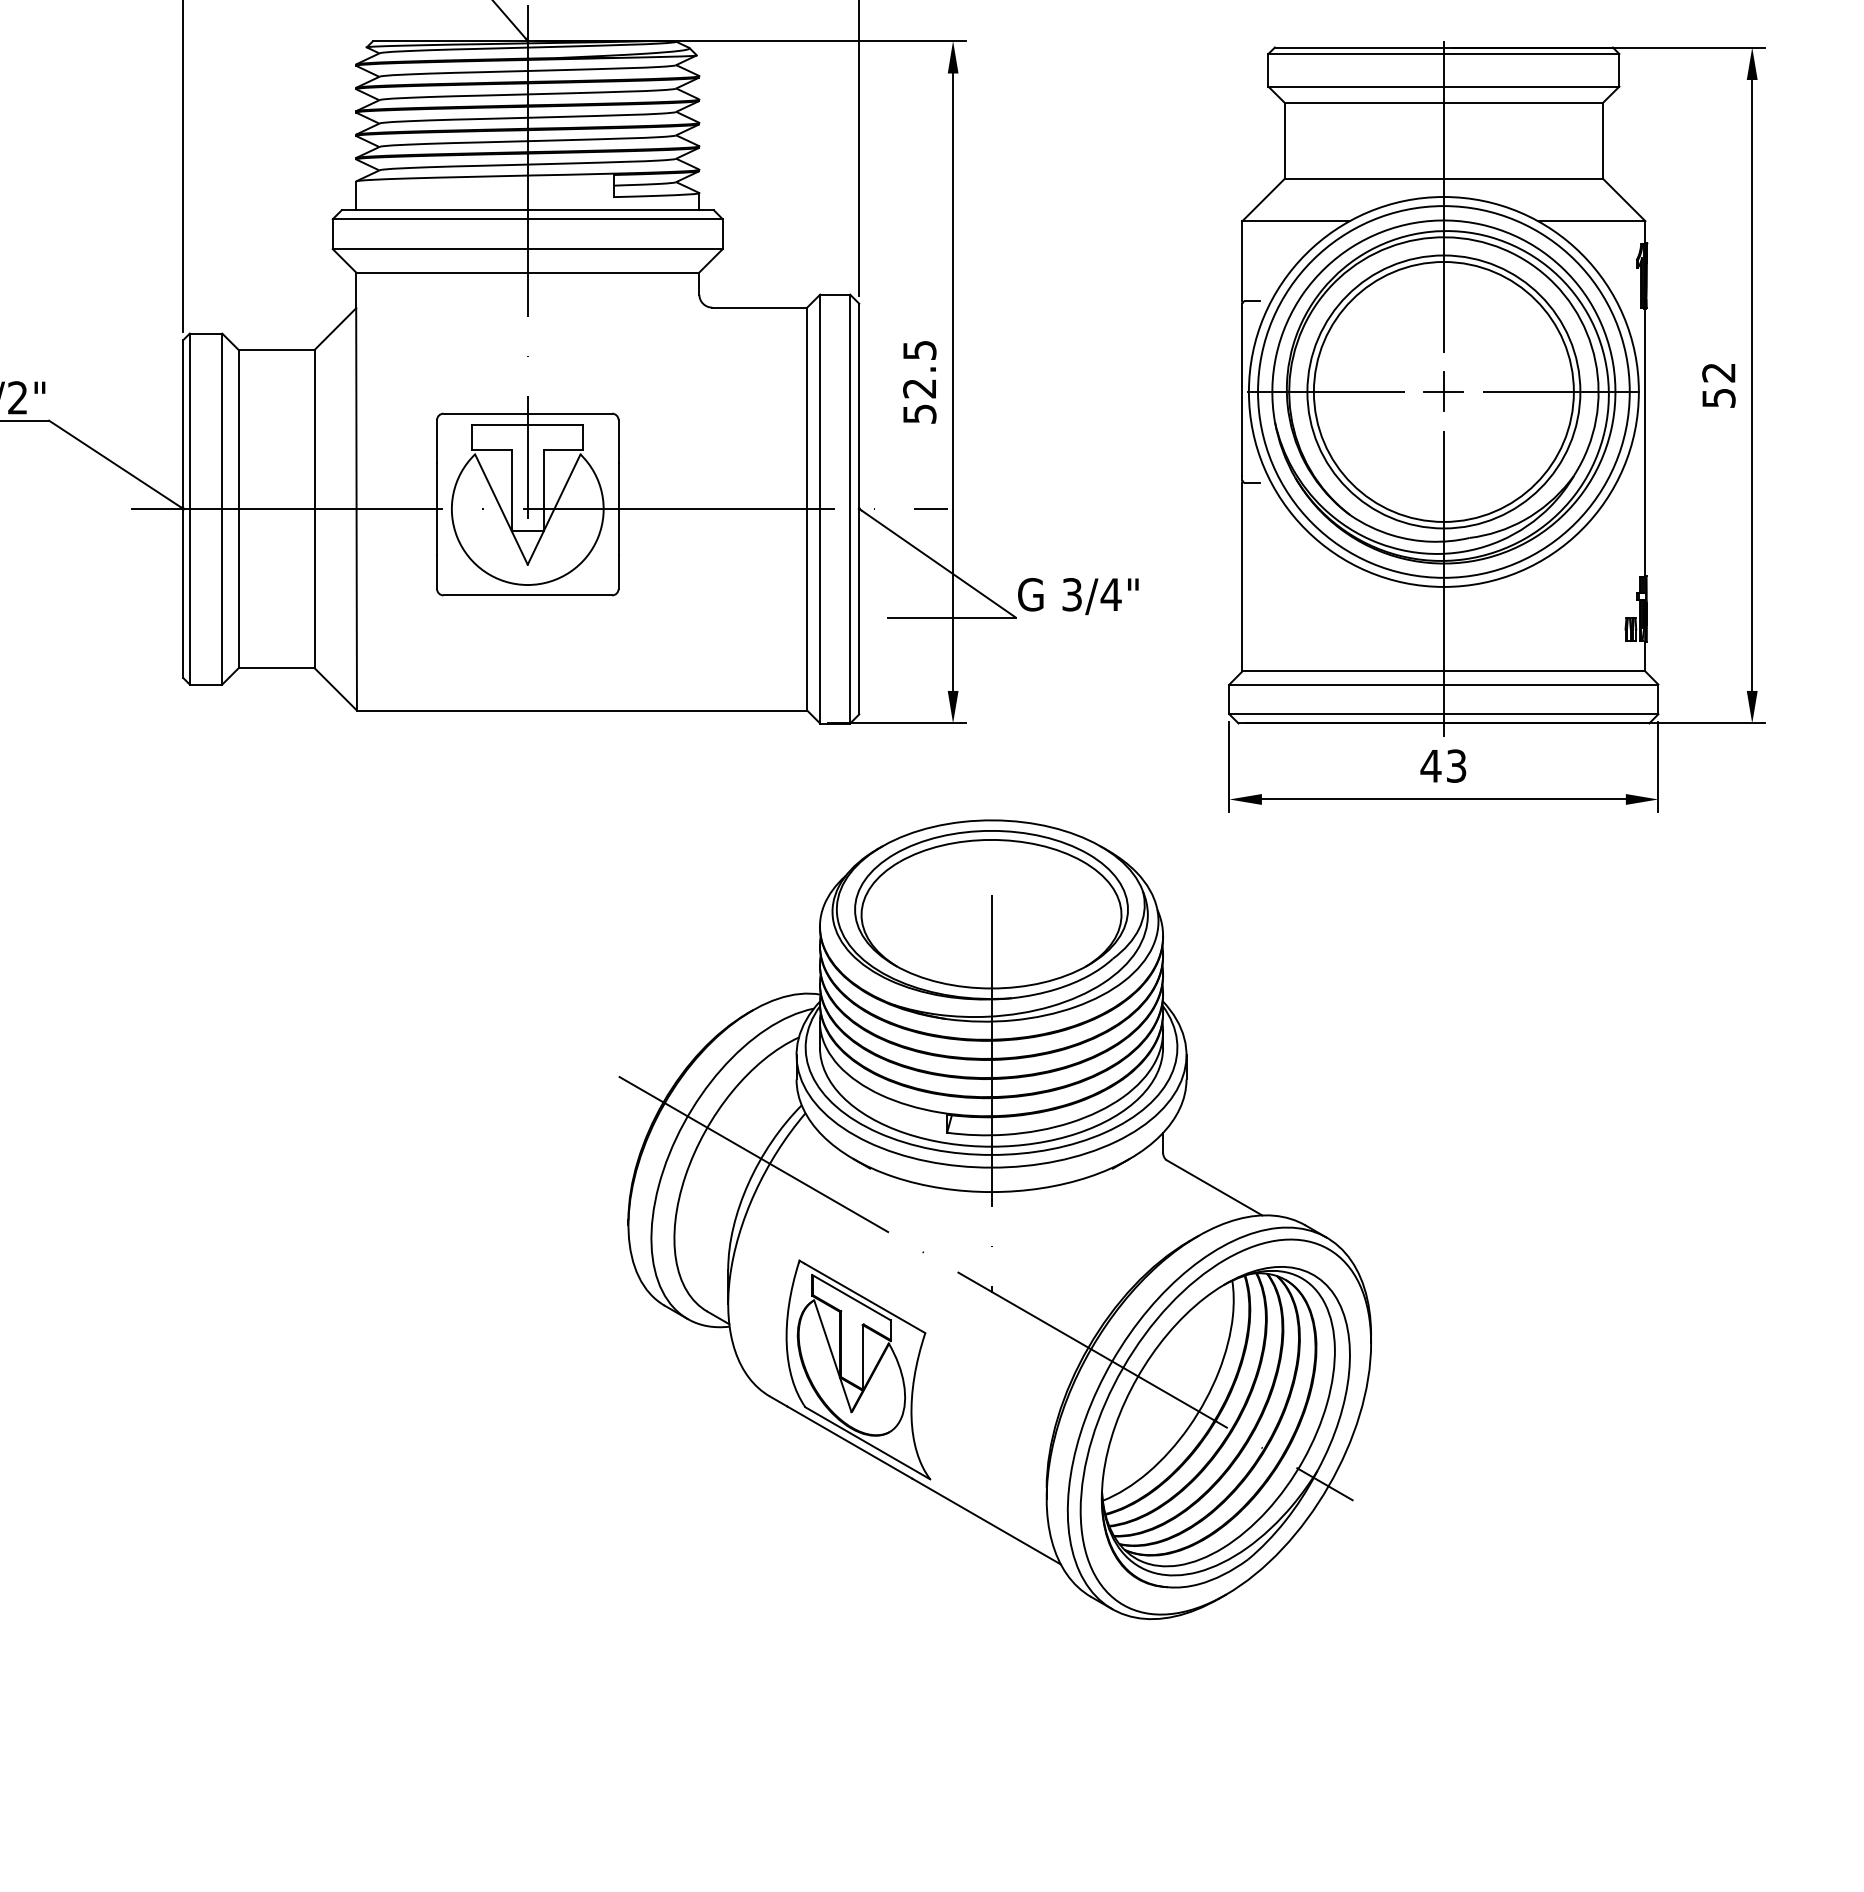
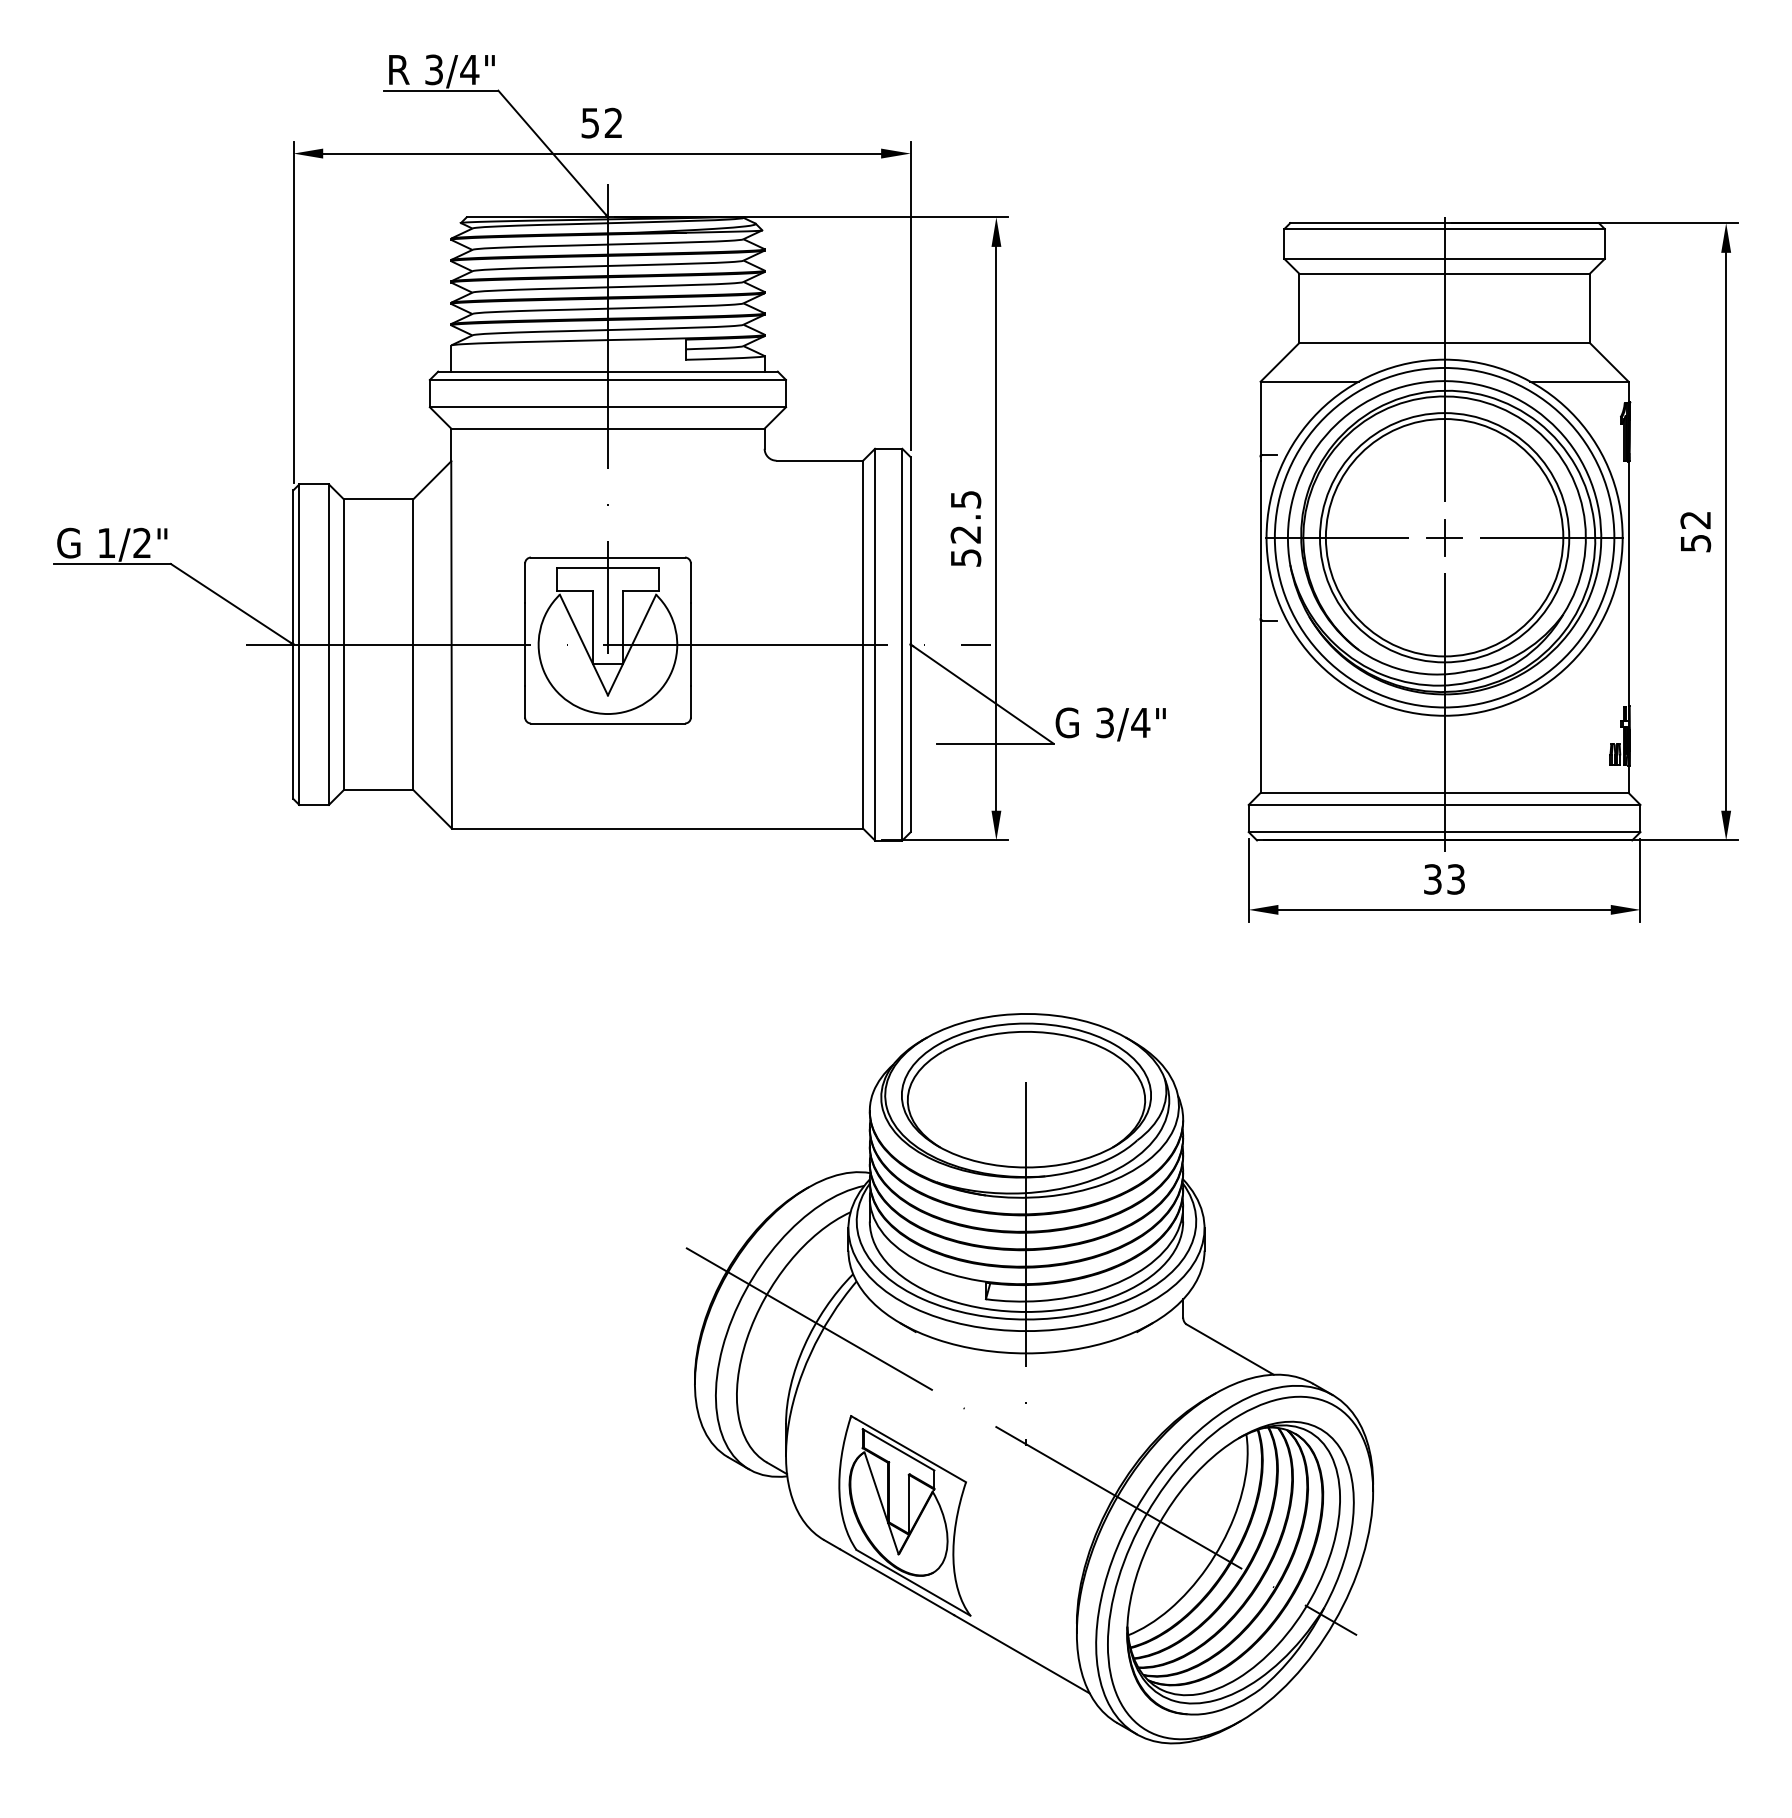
text: (1430, 766) -> (1432, 879), 43 -> 33
part: (994, 1219) -> (1029, 1378), moved

